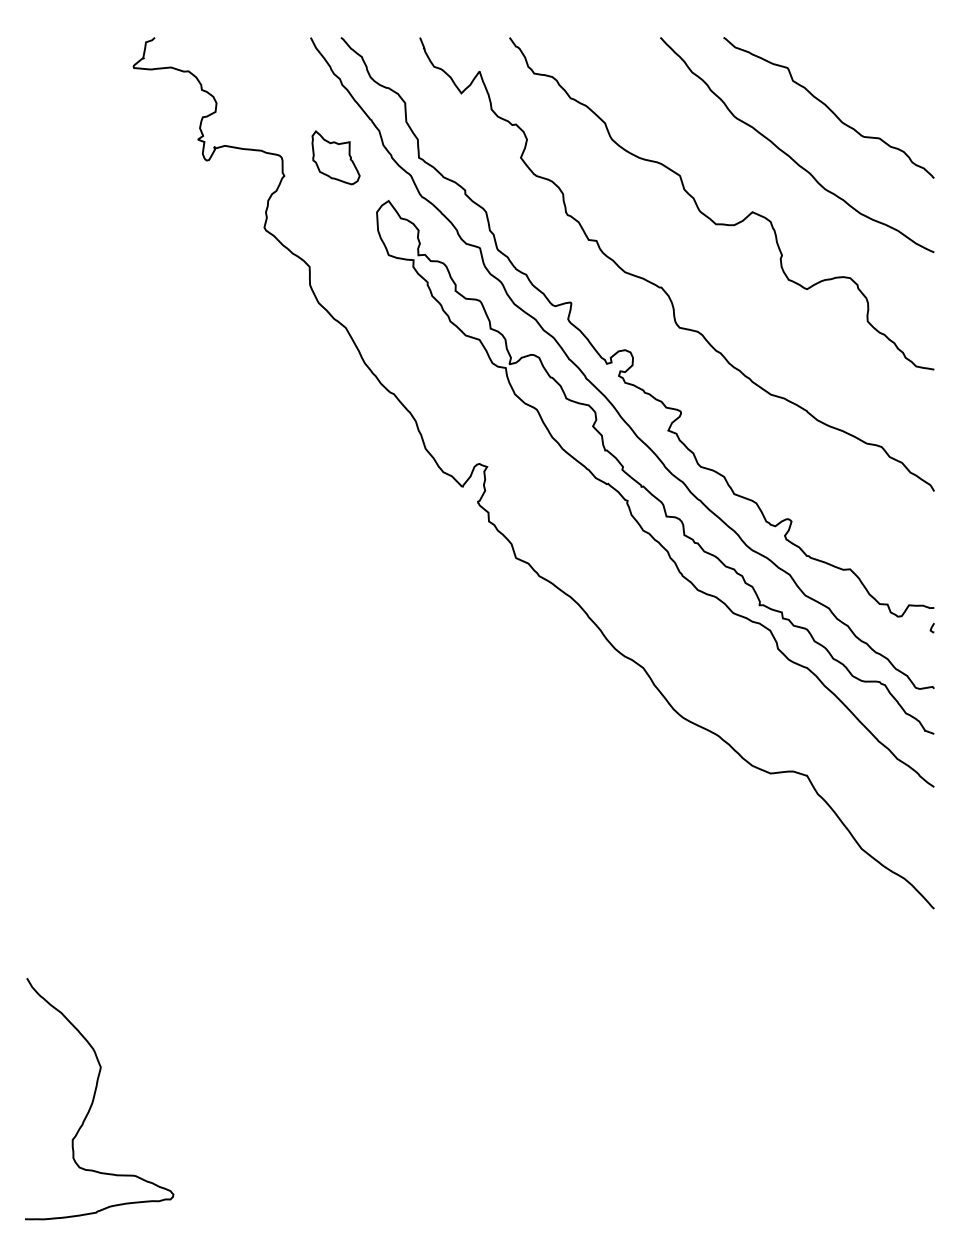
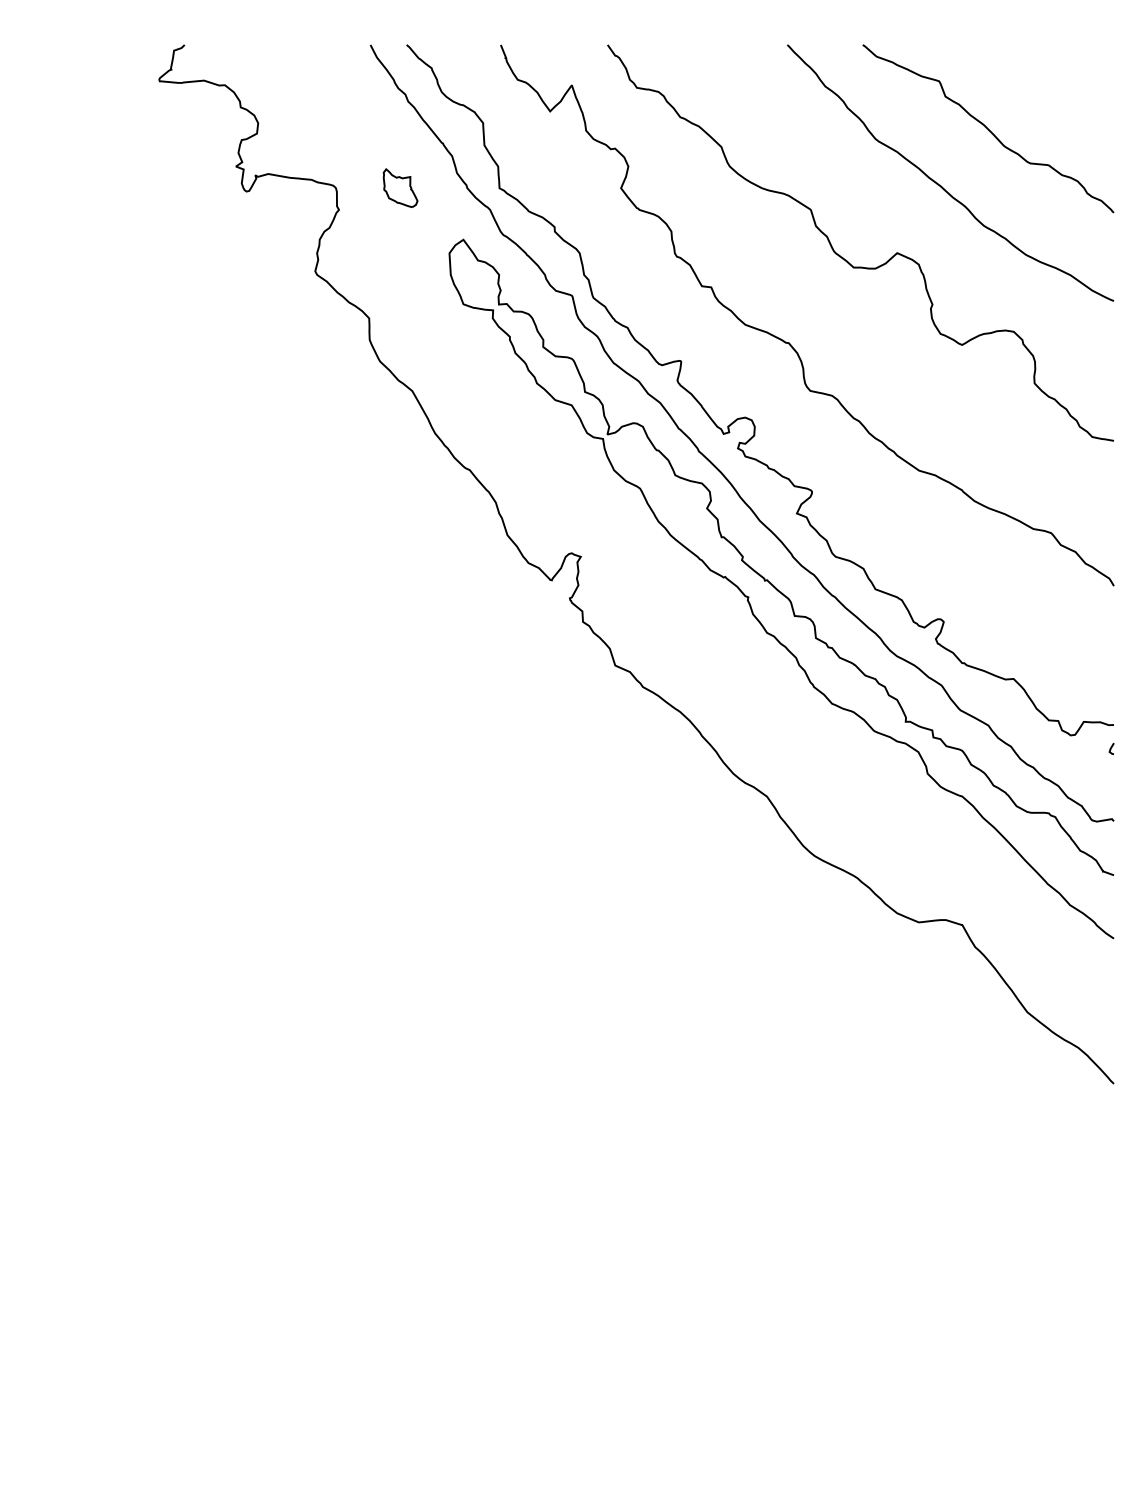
part: (335, 157) -> (400, 187), size x0.6
curve: (95, 1096) -> (113, 1307), removed

